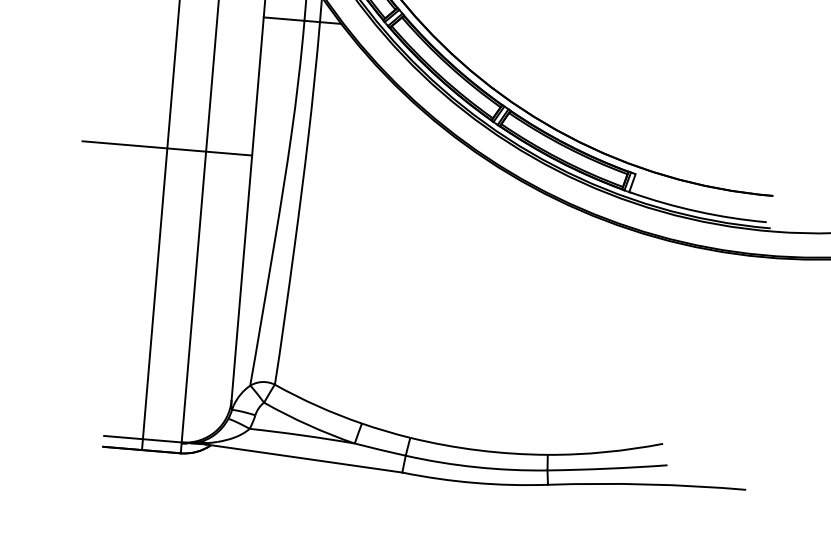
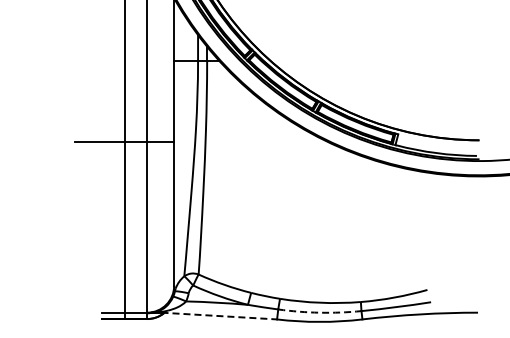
line: (304, 459) -> (219, 316), solid -> dashed
arc: (475, 466) -> (319, 312), solid -> dashed

